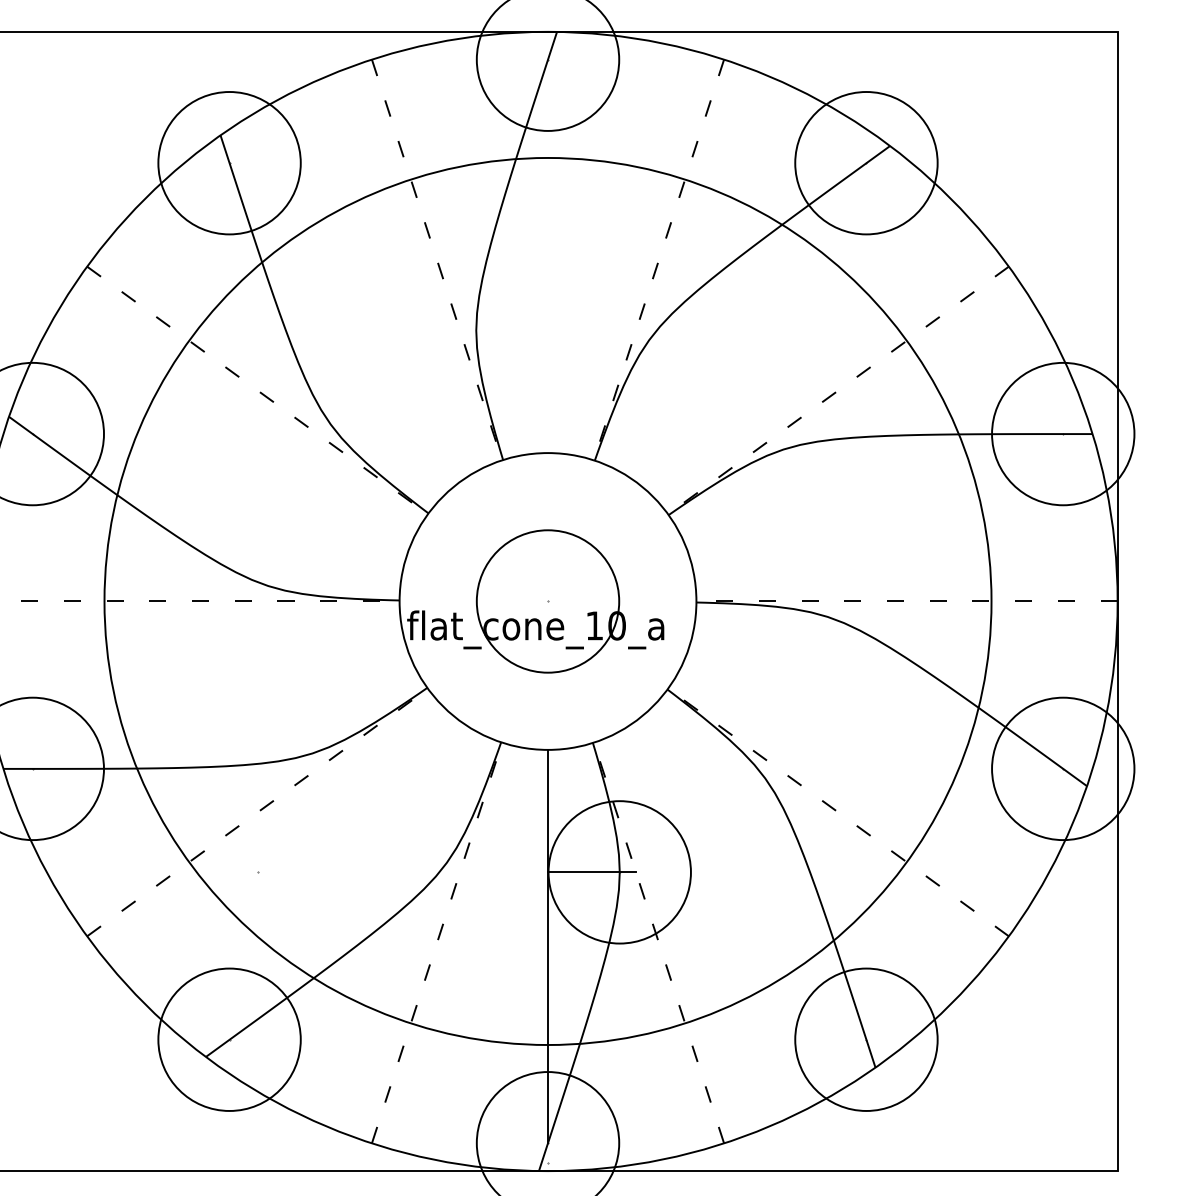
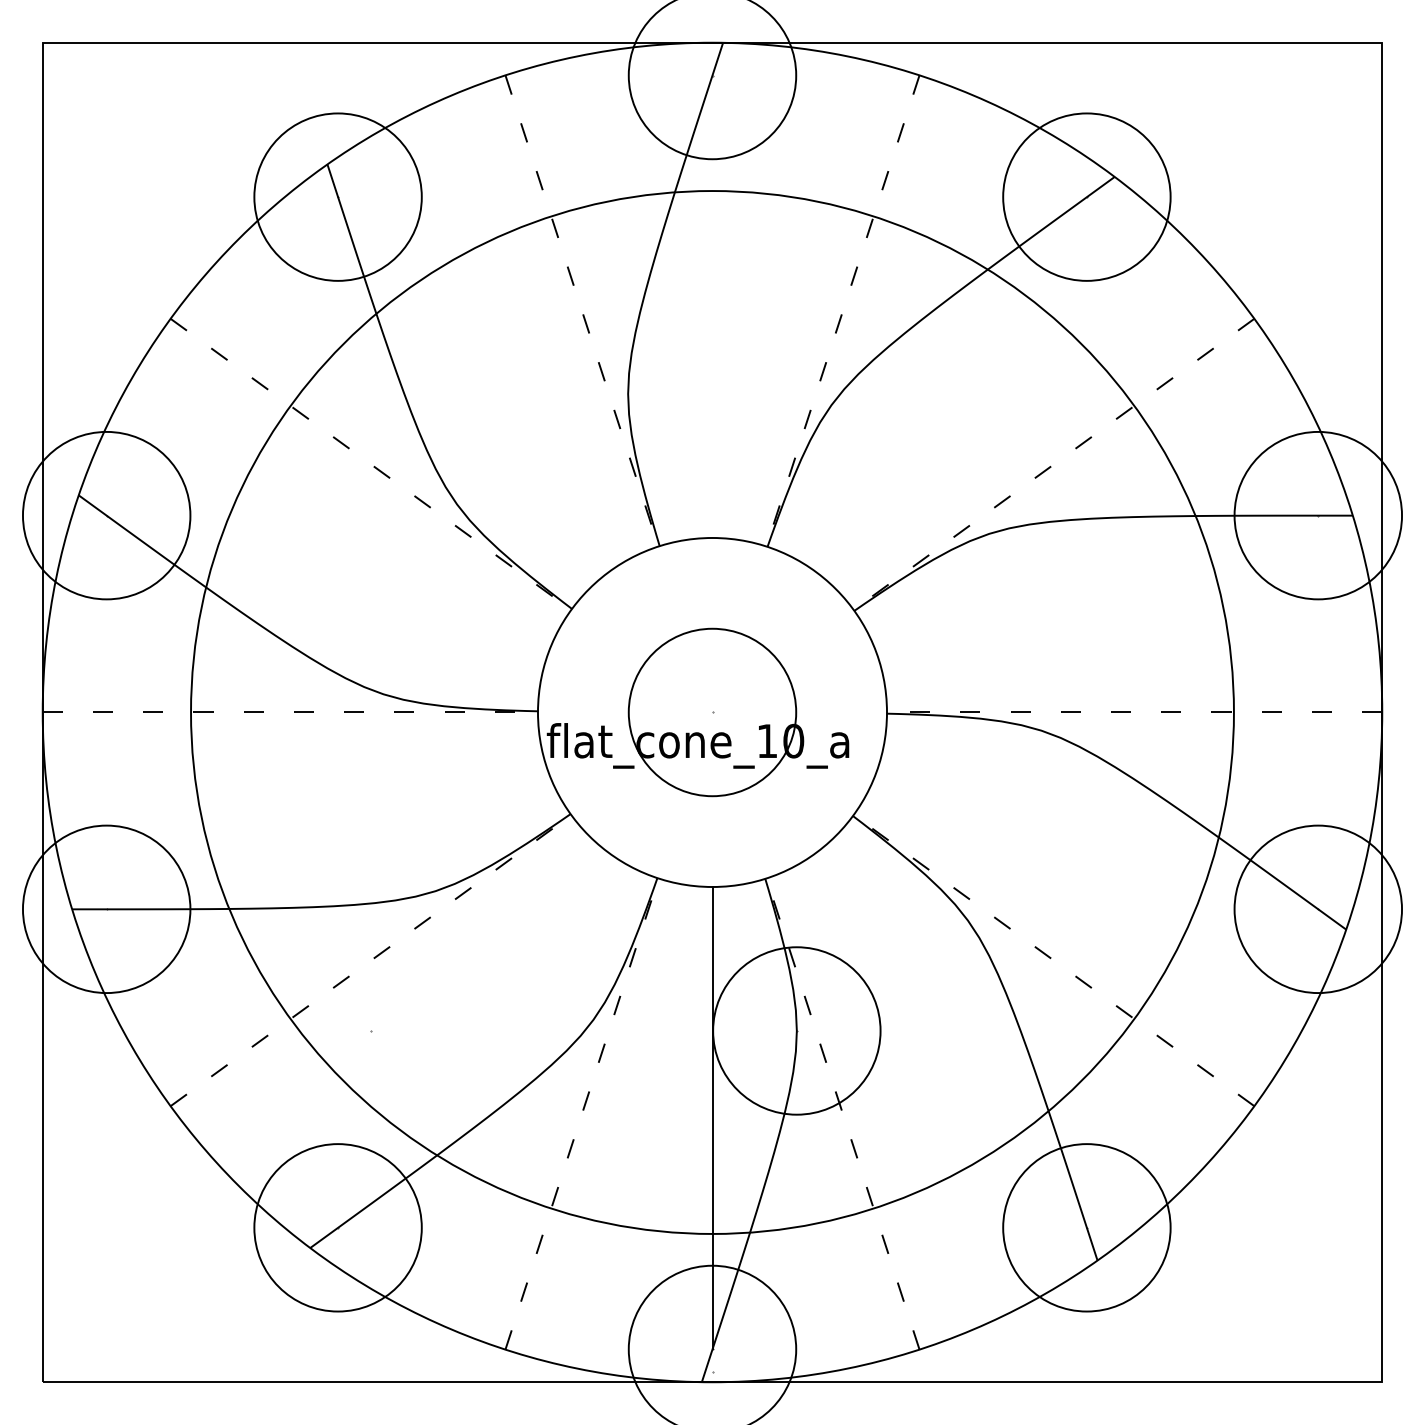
line: (591, 871) -> (763, 1030), removed

